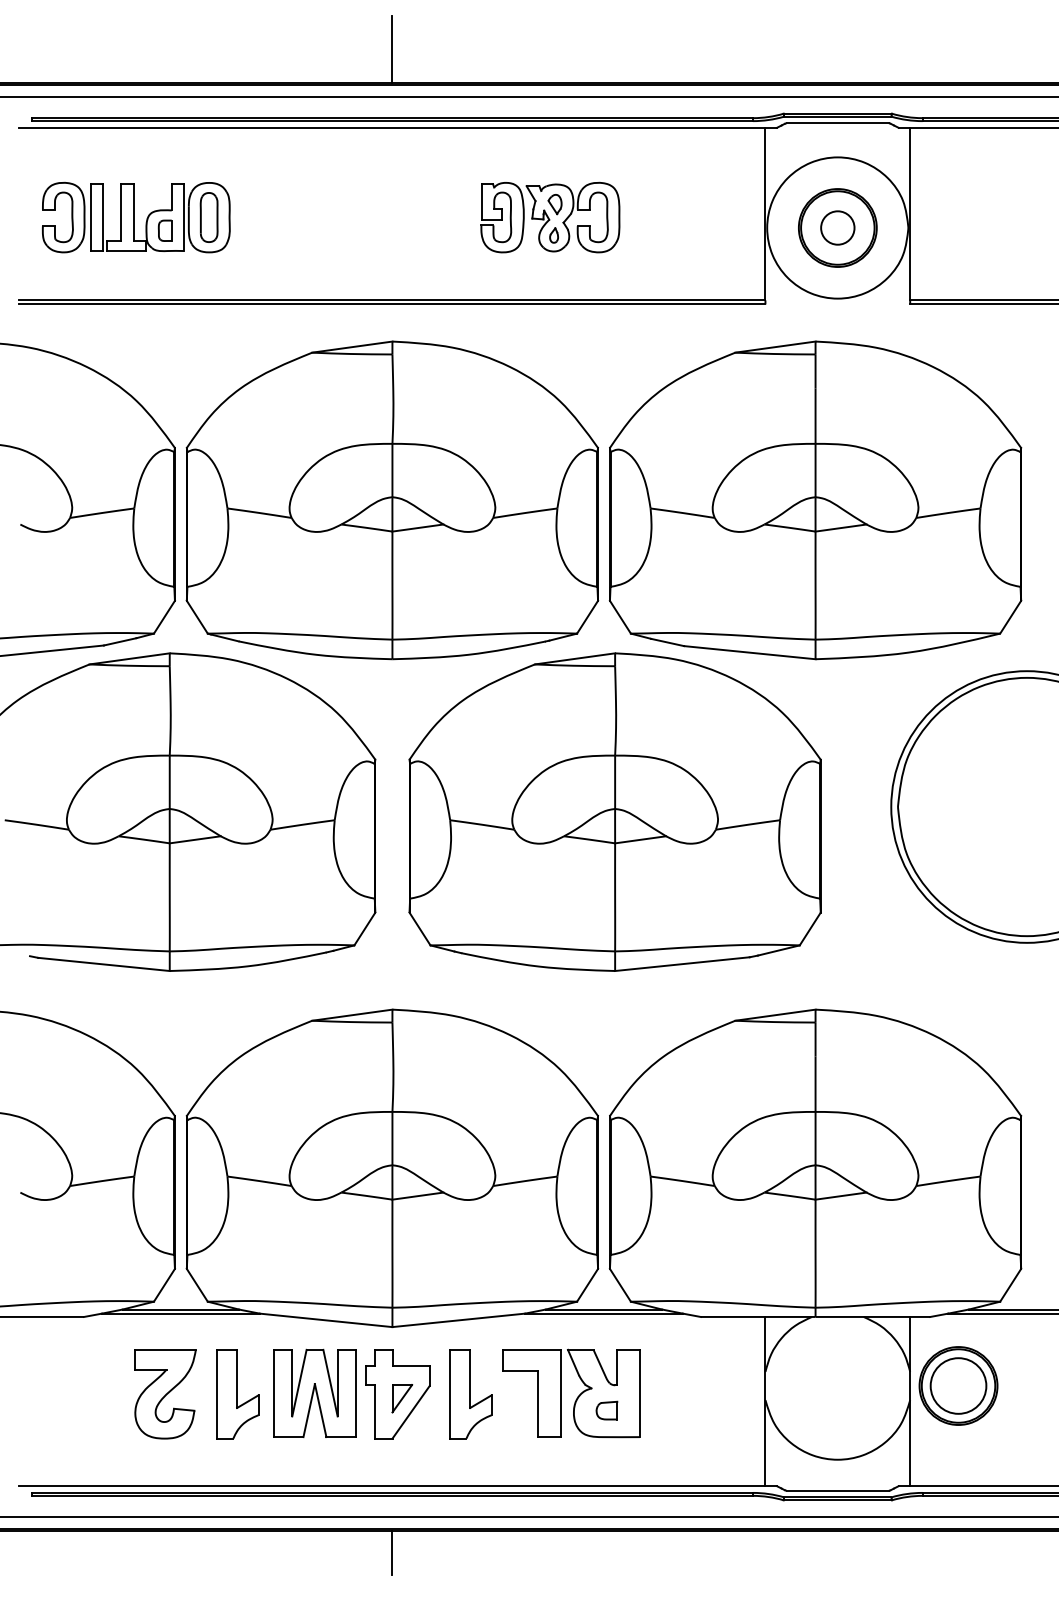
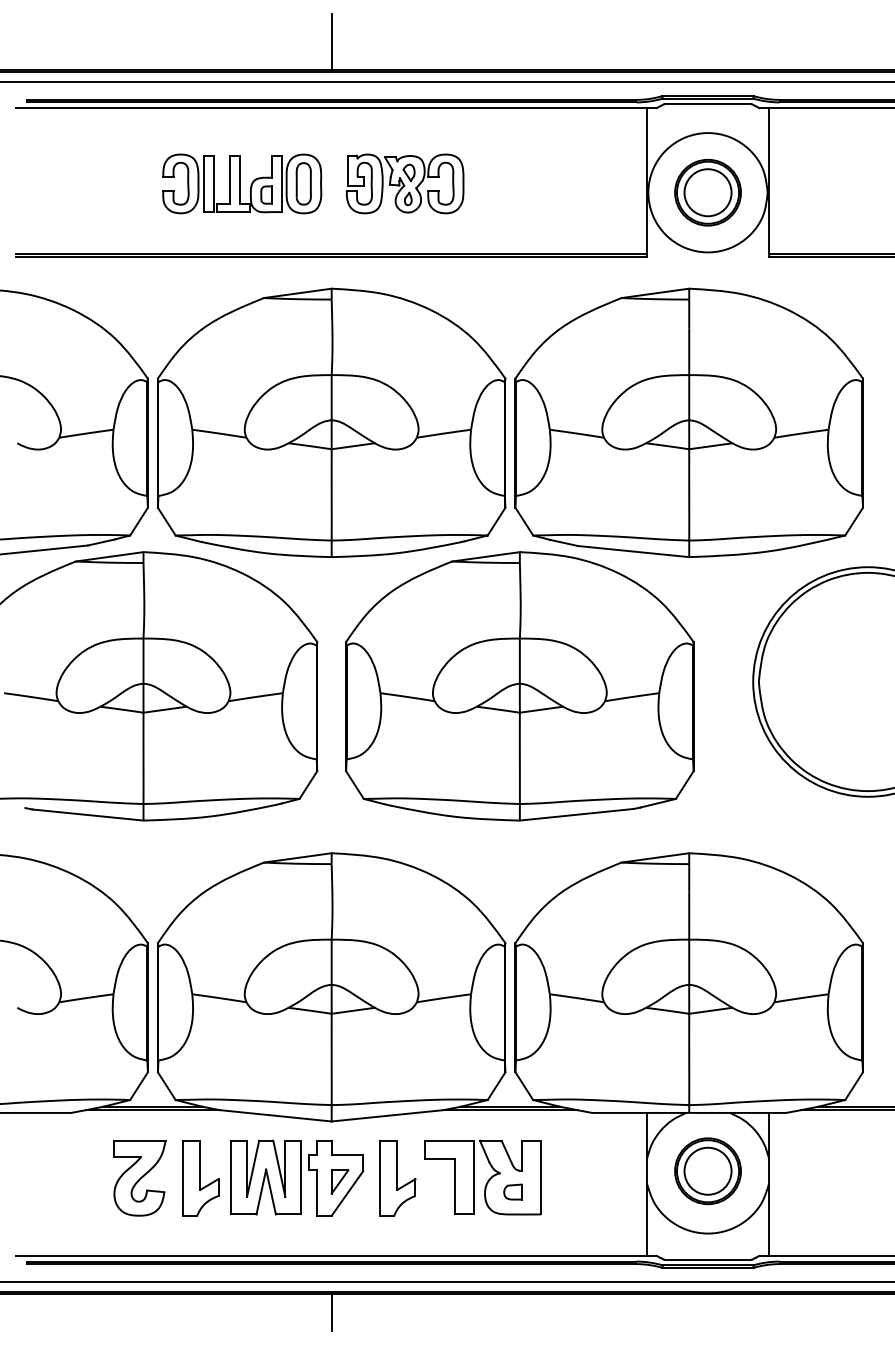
part: (136, 217) -> (242, 183), moved
part: (550, 217) -> (405, 183), moved
circle: (837, 227) -> (707, 192), size x1.67
part: (957, 1386) -> (707, 1171), moved

